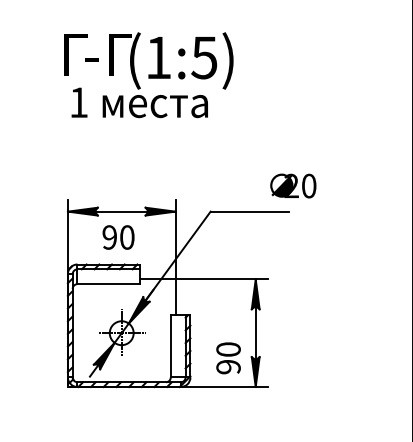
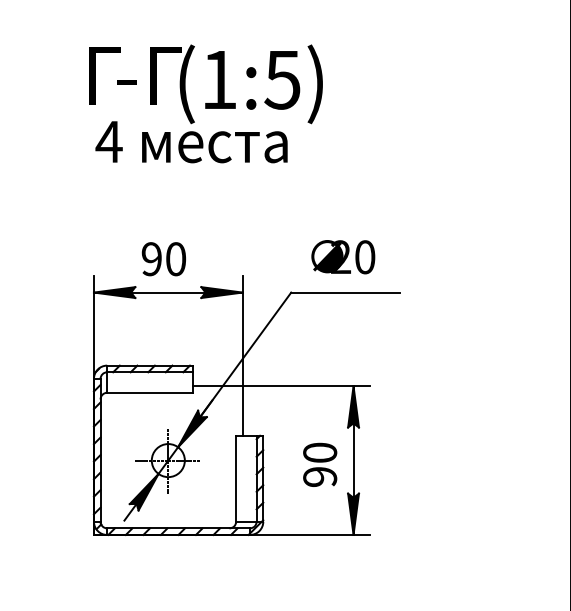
text: (78, 102) -> (108, 141), 1 -> 4
text: (293, 185) -> (343, 256), moved
text: (118, 237) -> (163, 259), moved
text: (228, 358) -> (320, 465), moved

